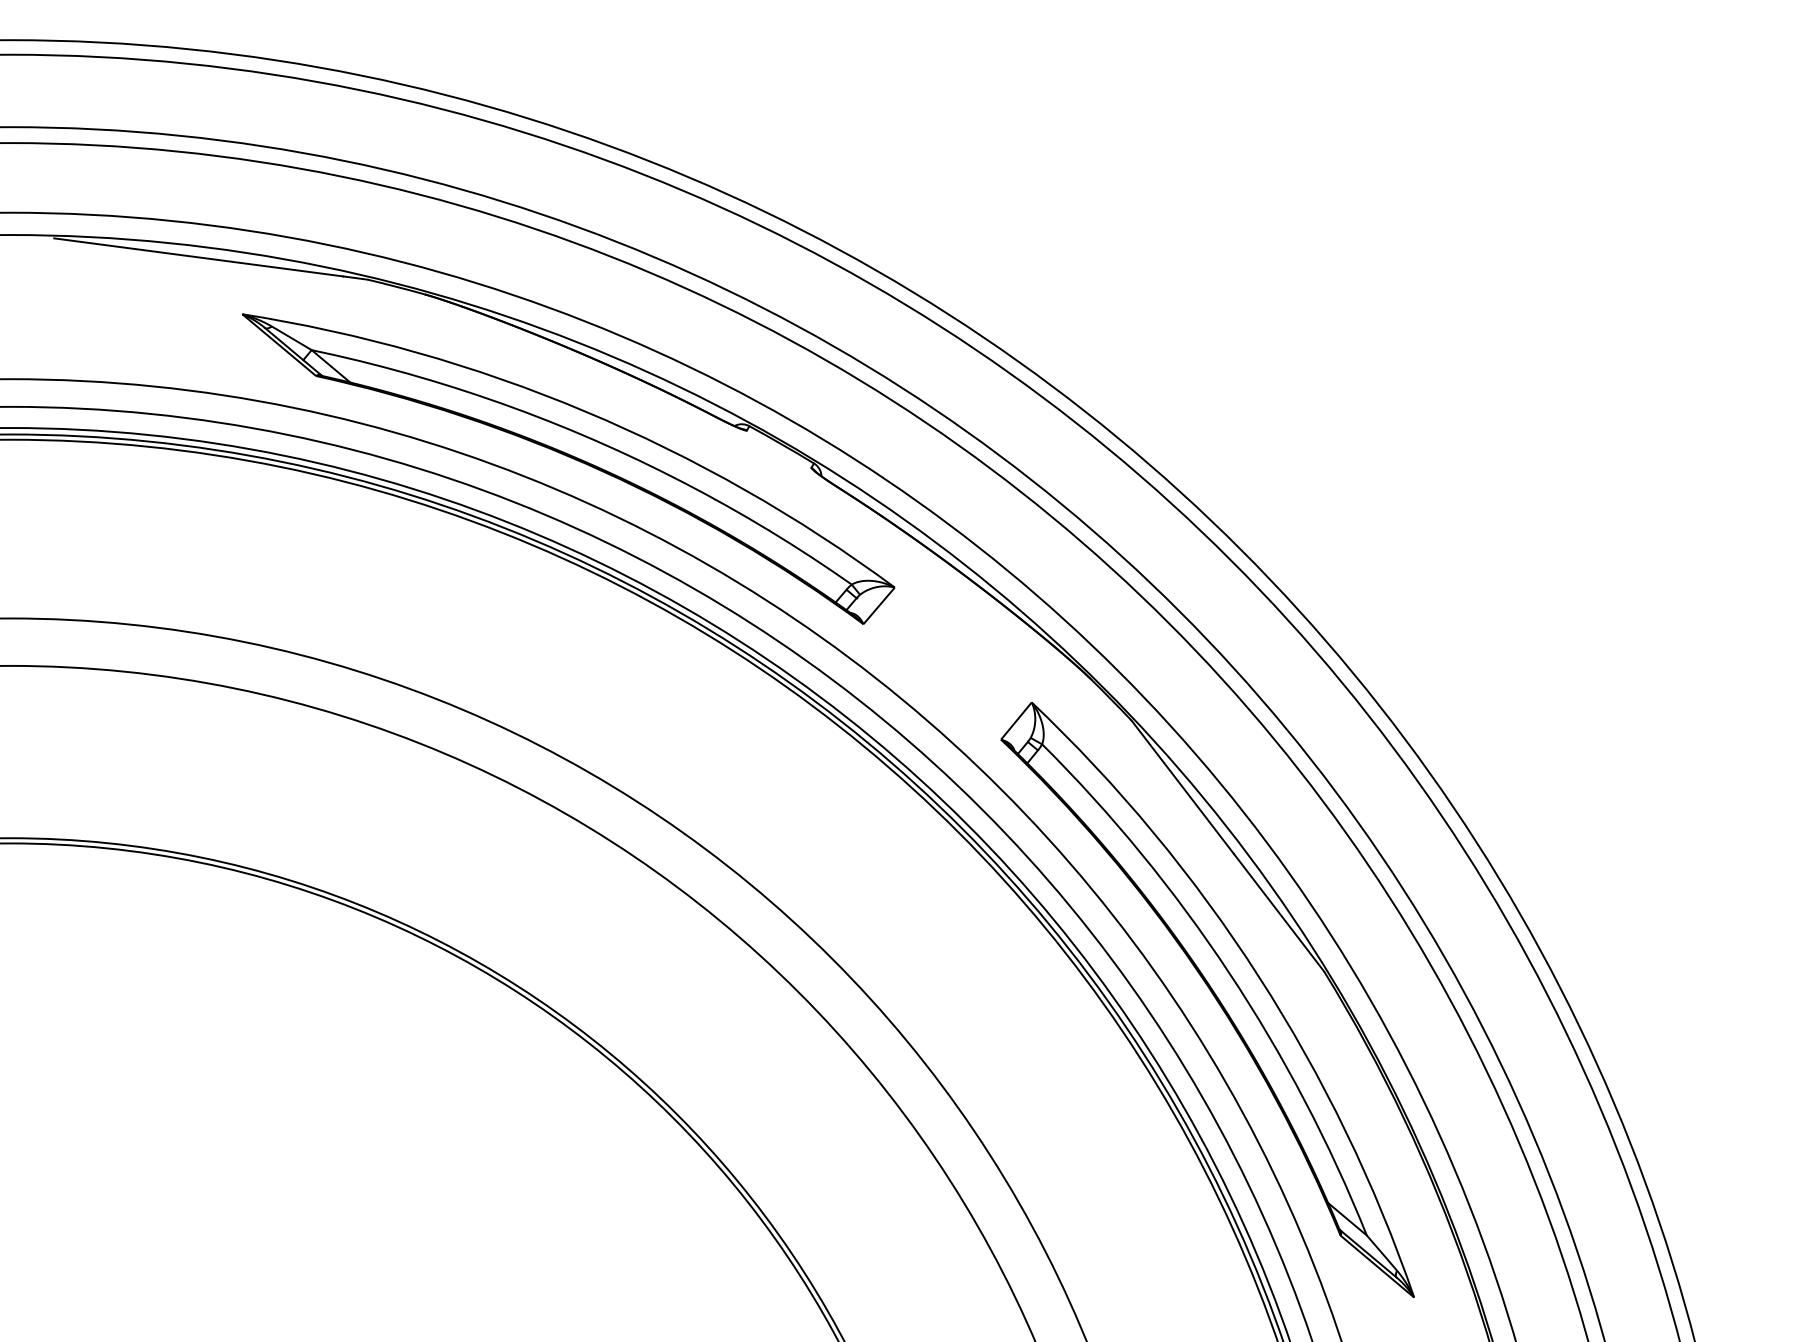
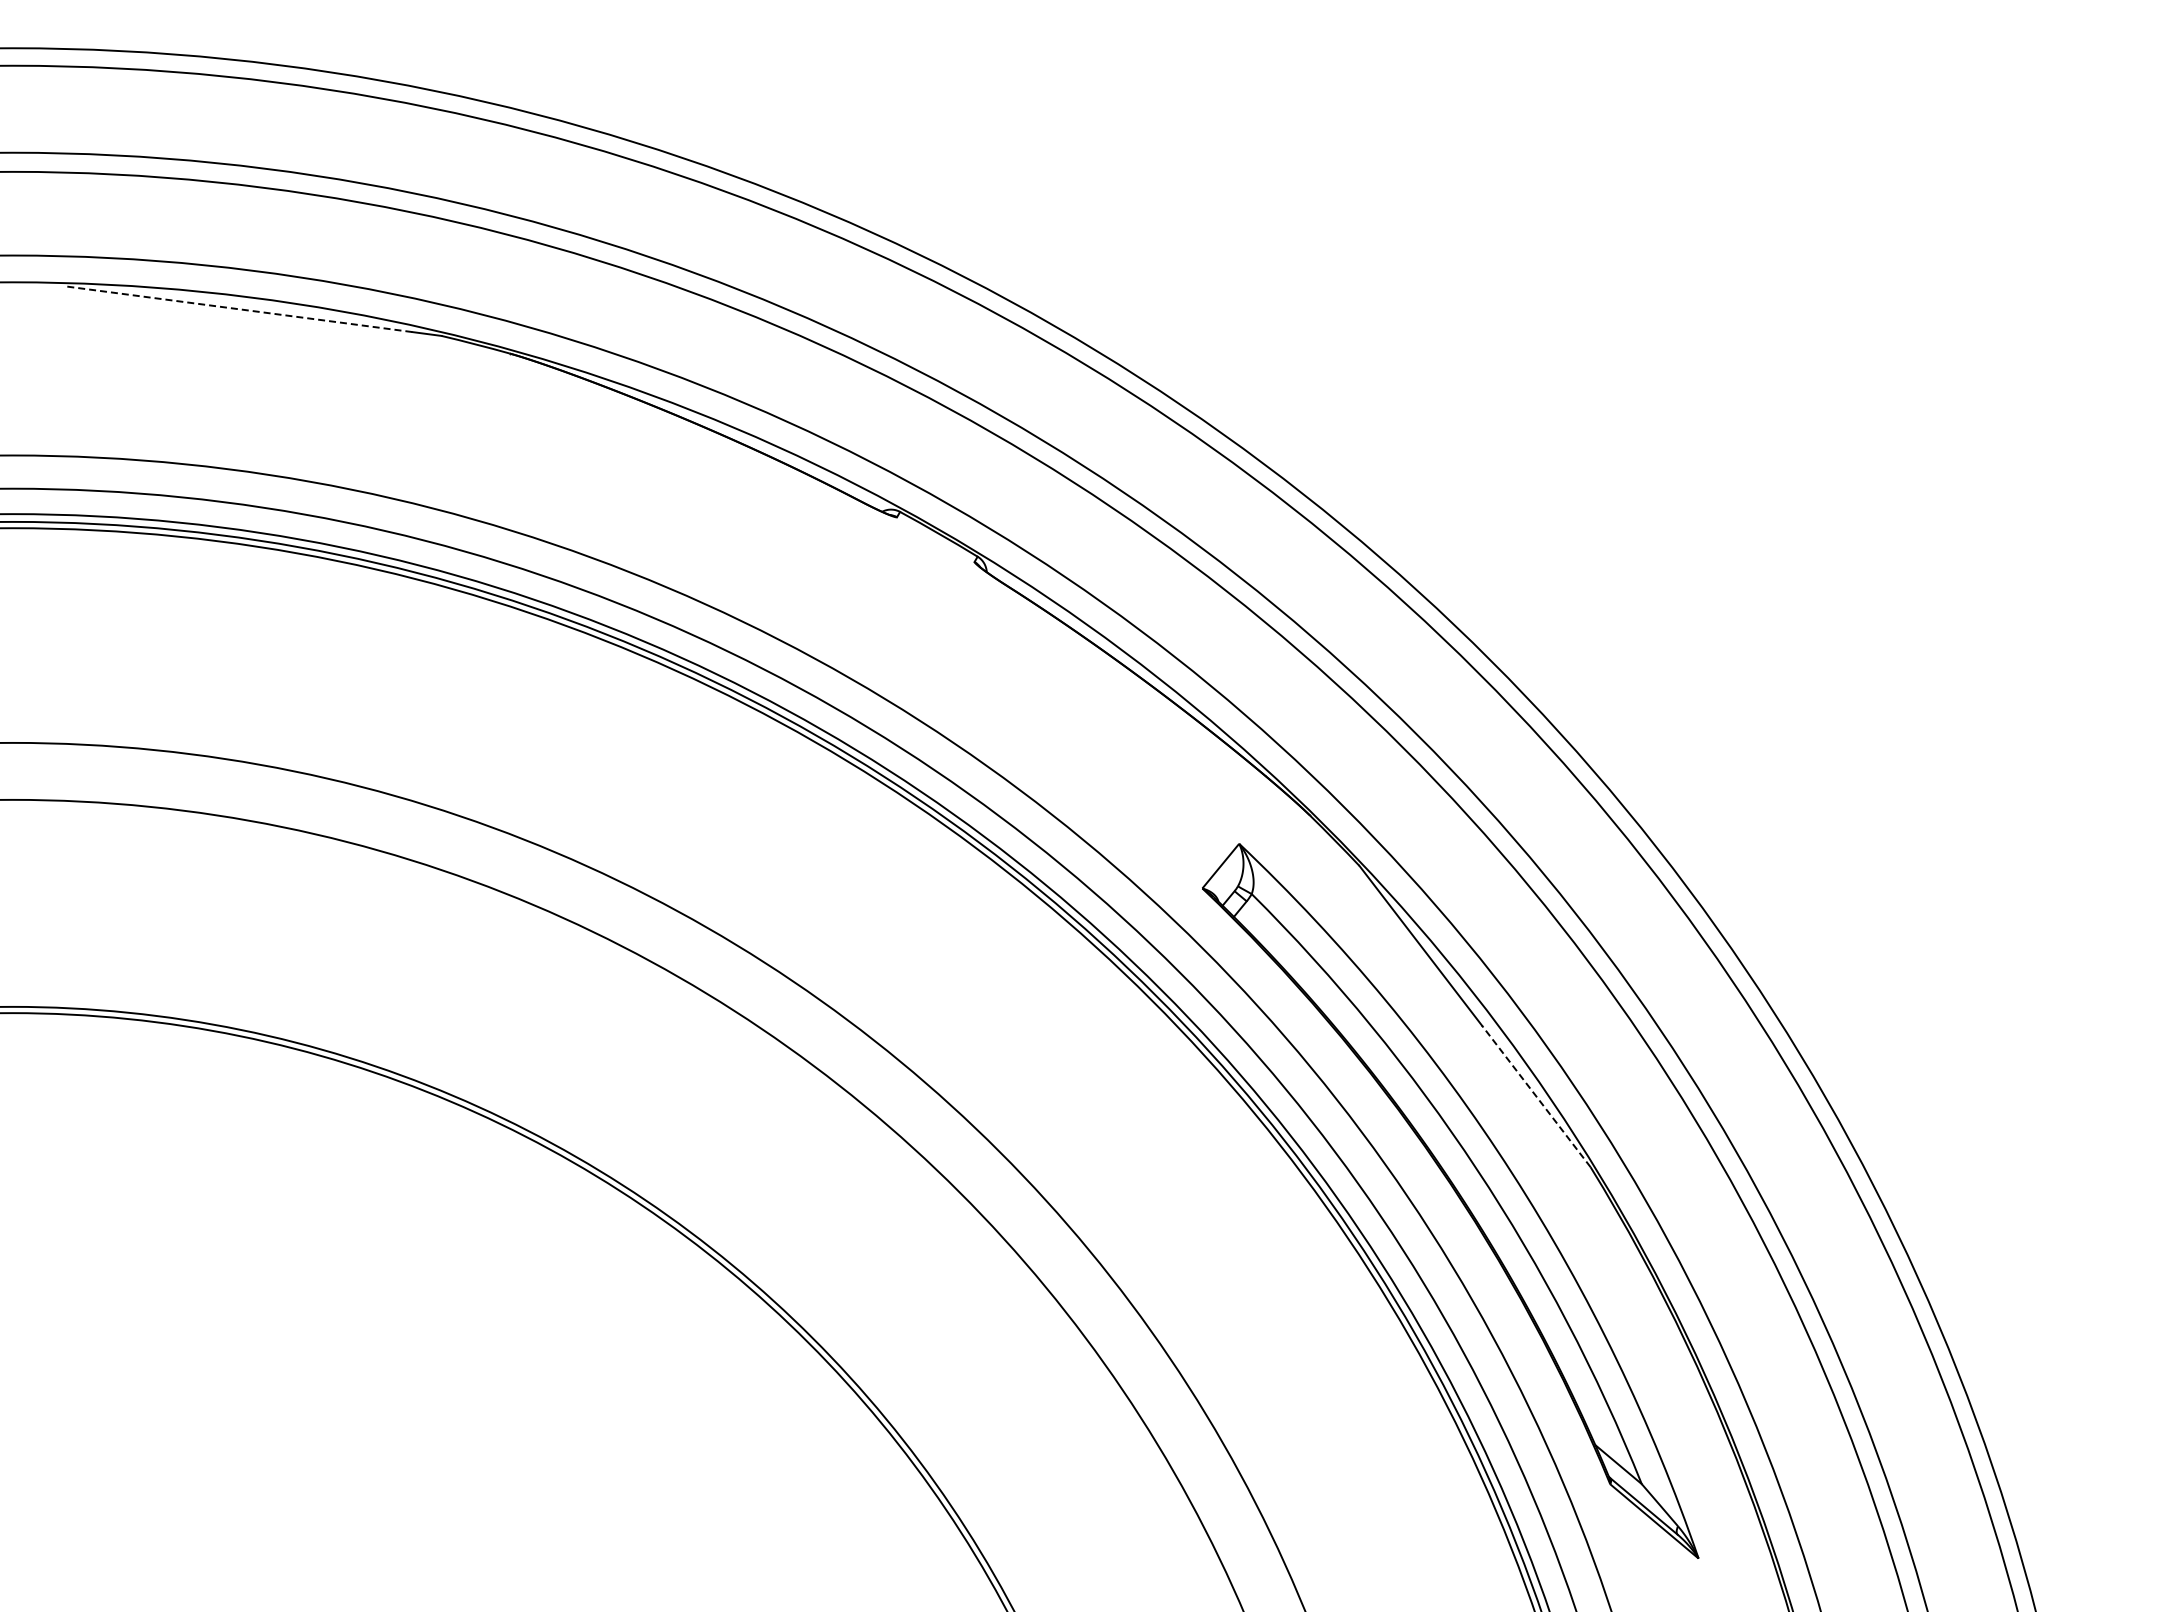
line: (198, 257) -> (238, 309), solid -> dashed
part: (572, 459) -> (687, 551), removed
line: (1278, 912) -> (1535, 1095), solid -> dashed

